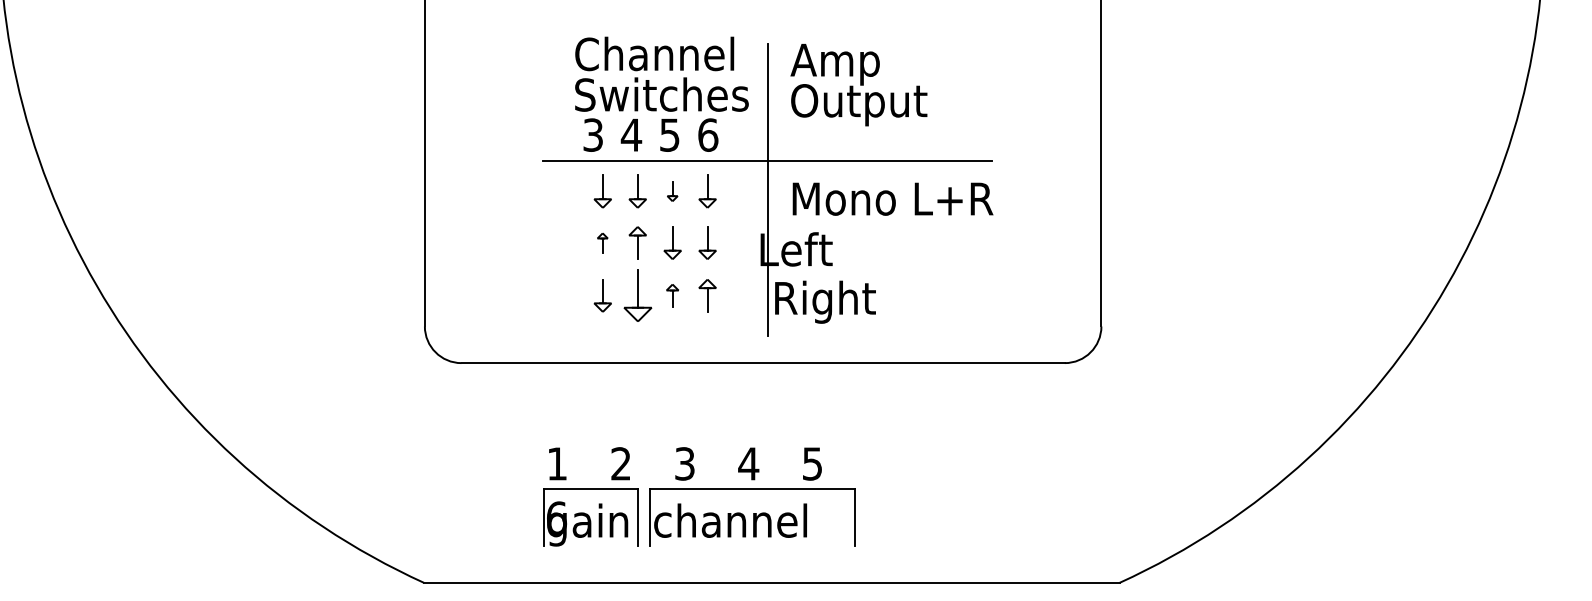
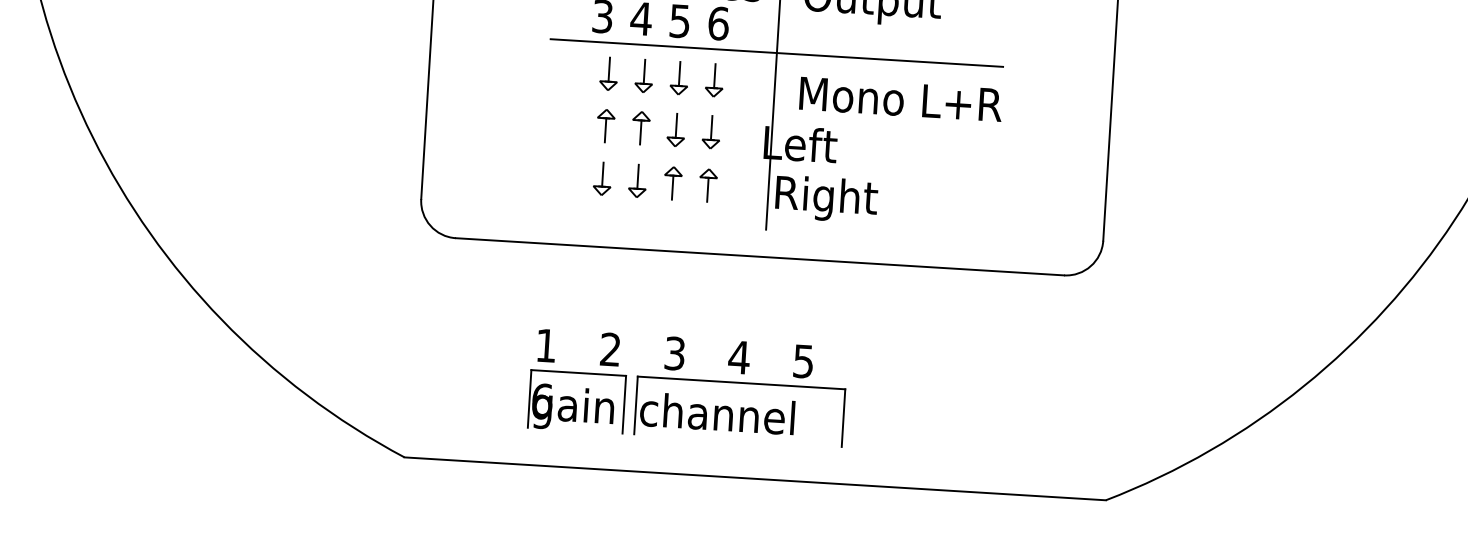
part: (672, 191) -> (679, 78), size x1.67
part: (602, 242) -> (605, 125), size x1.67
part: (637, 295) -> (637, 180), size x0.62
part: (672, 295) -> (672, 183), size x1.43

